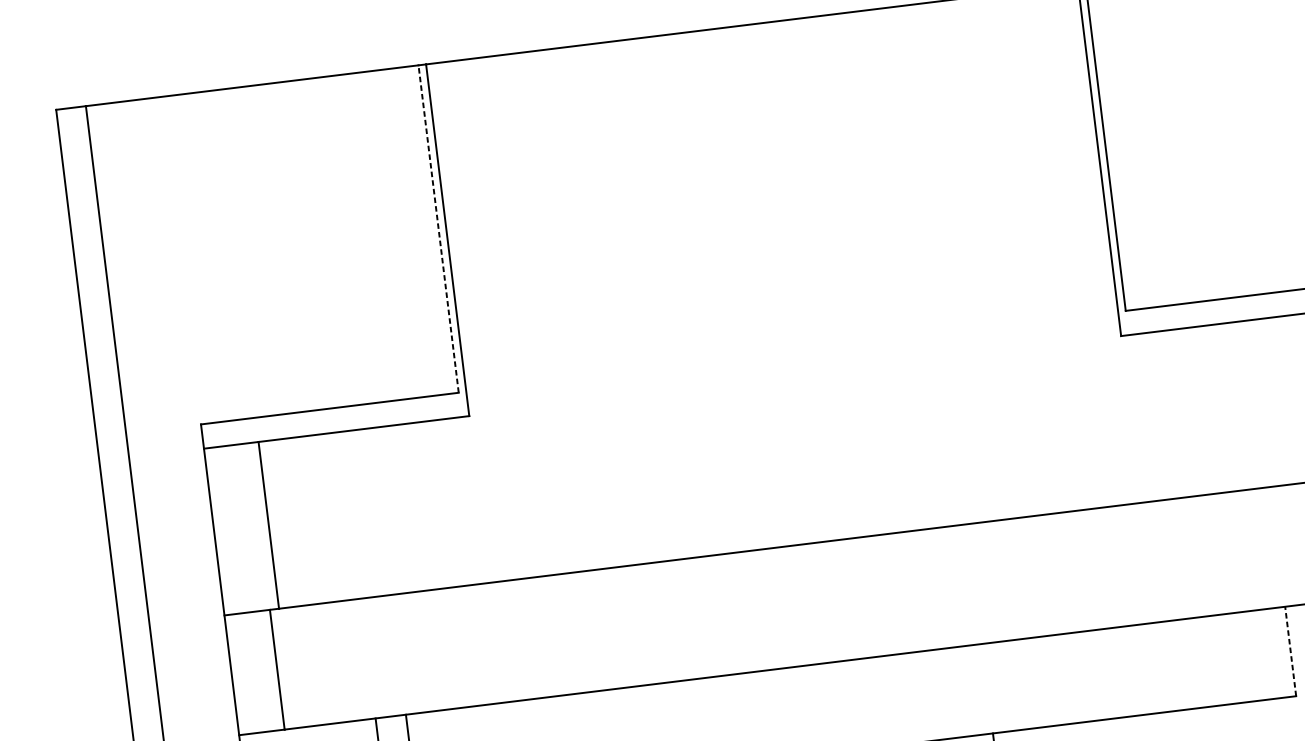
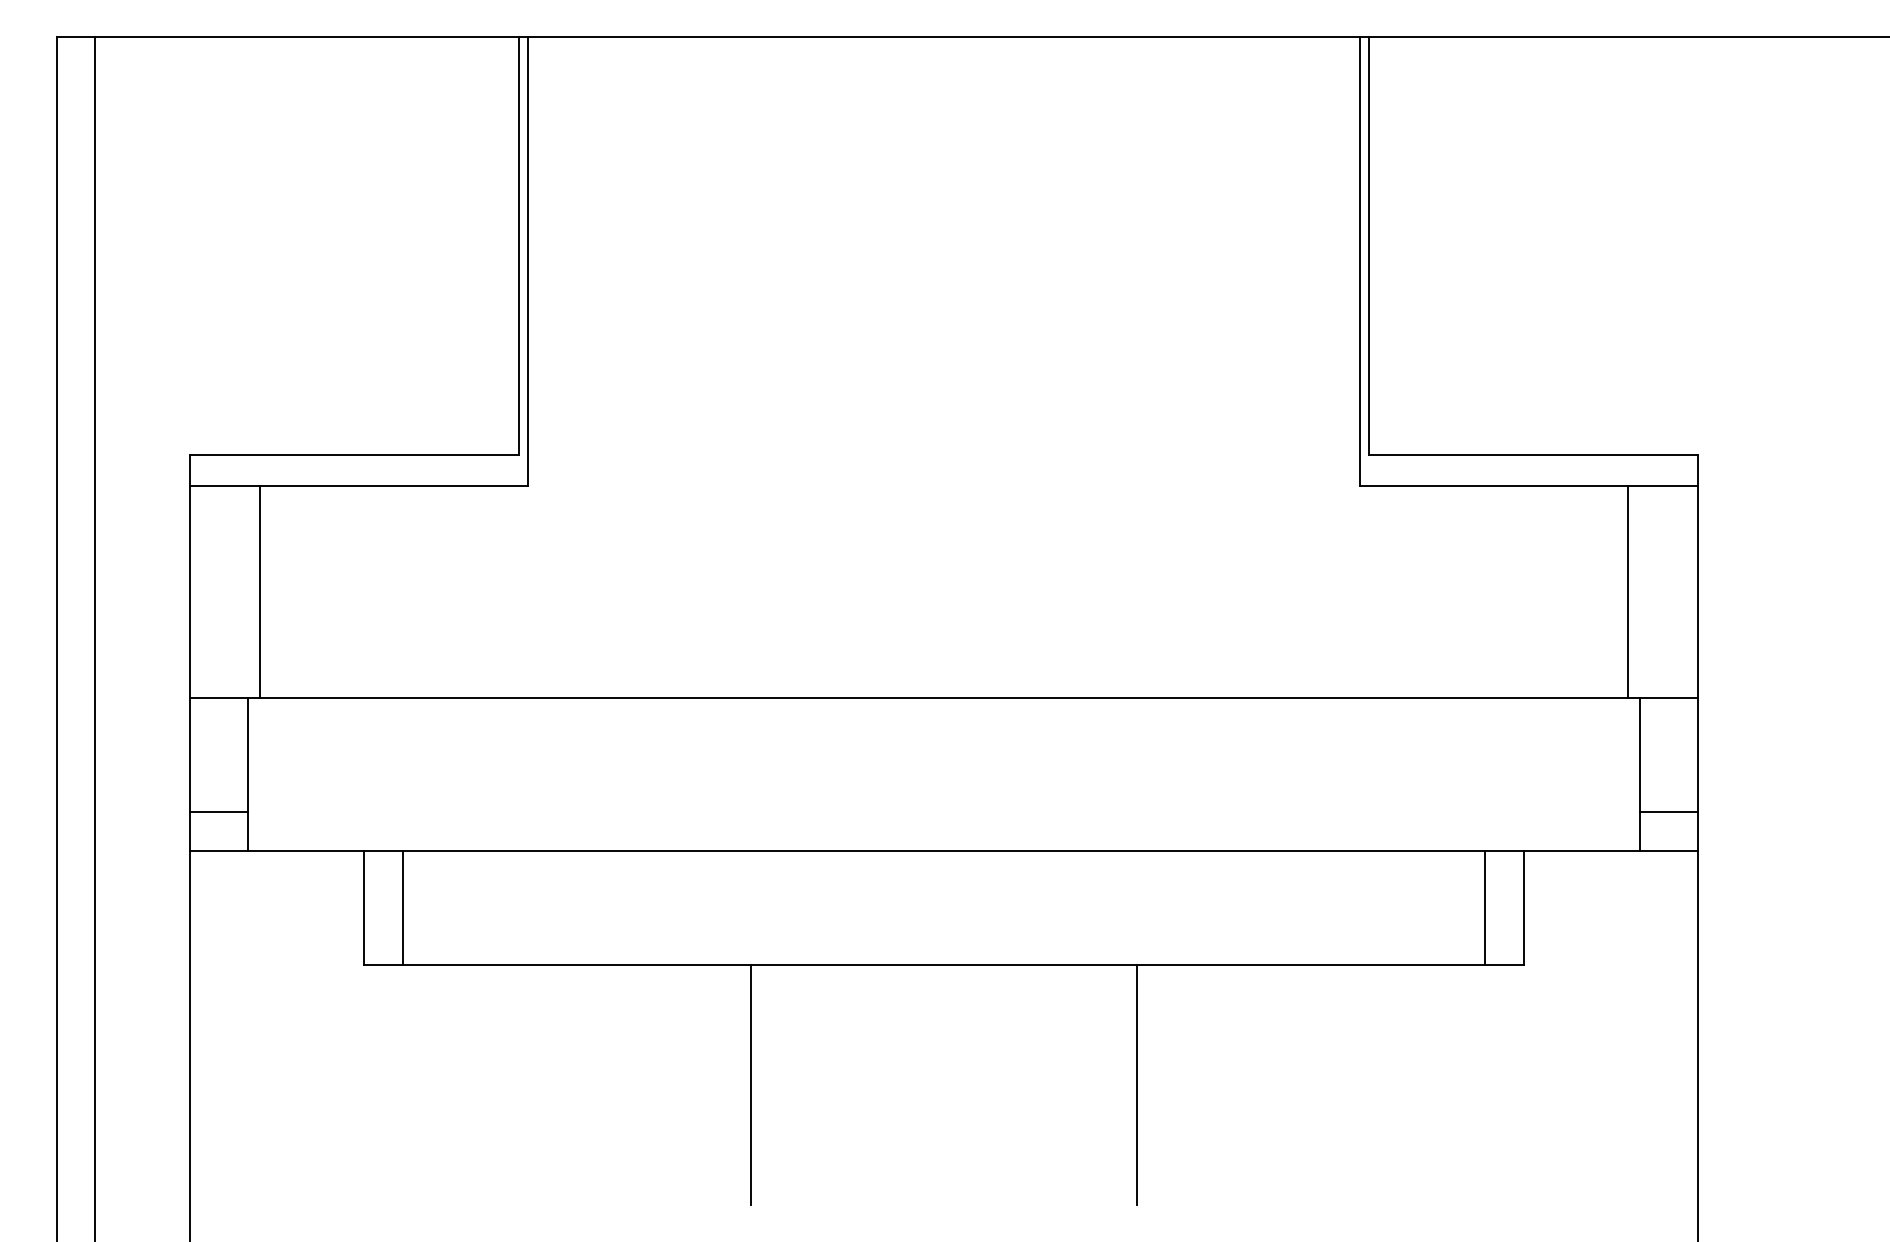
line: (438, 228) -> (518, 245), dashed -> solid
line: (1290, 651) -> (1523, 907), dashed -> solid
line: (1260, 655) -> (1485, 908), added
line: (258, 702) -> (219, 812), added

